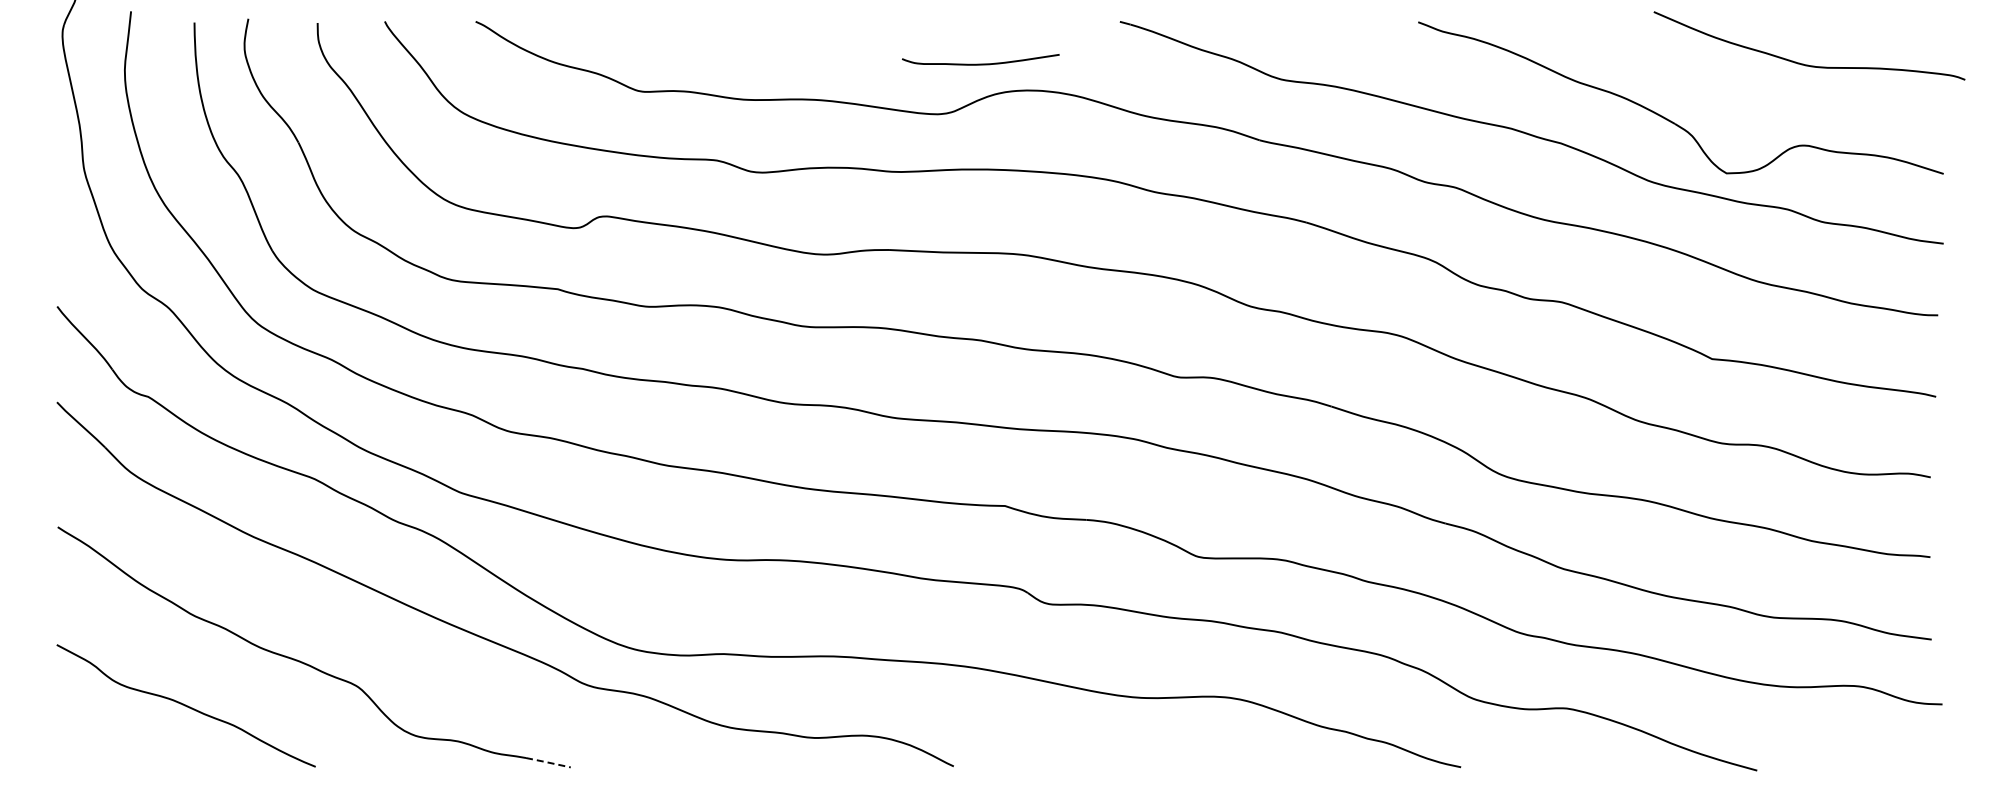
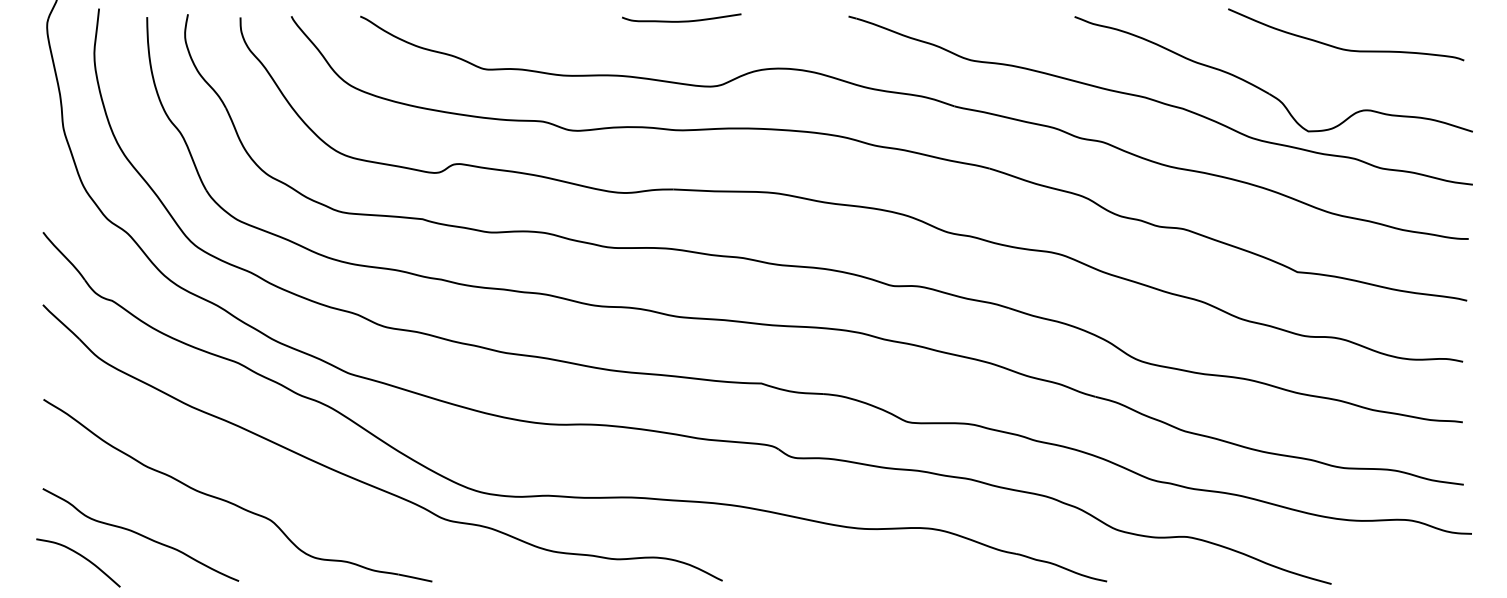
curve: (980, 63) -> (681, 20), moved
curve: (1803, 63) -> (1341, 48), moved
curve: (107, 734) -> (81, 556), added
line: (548, 762) -> (415, 577), dashed -> solid

